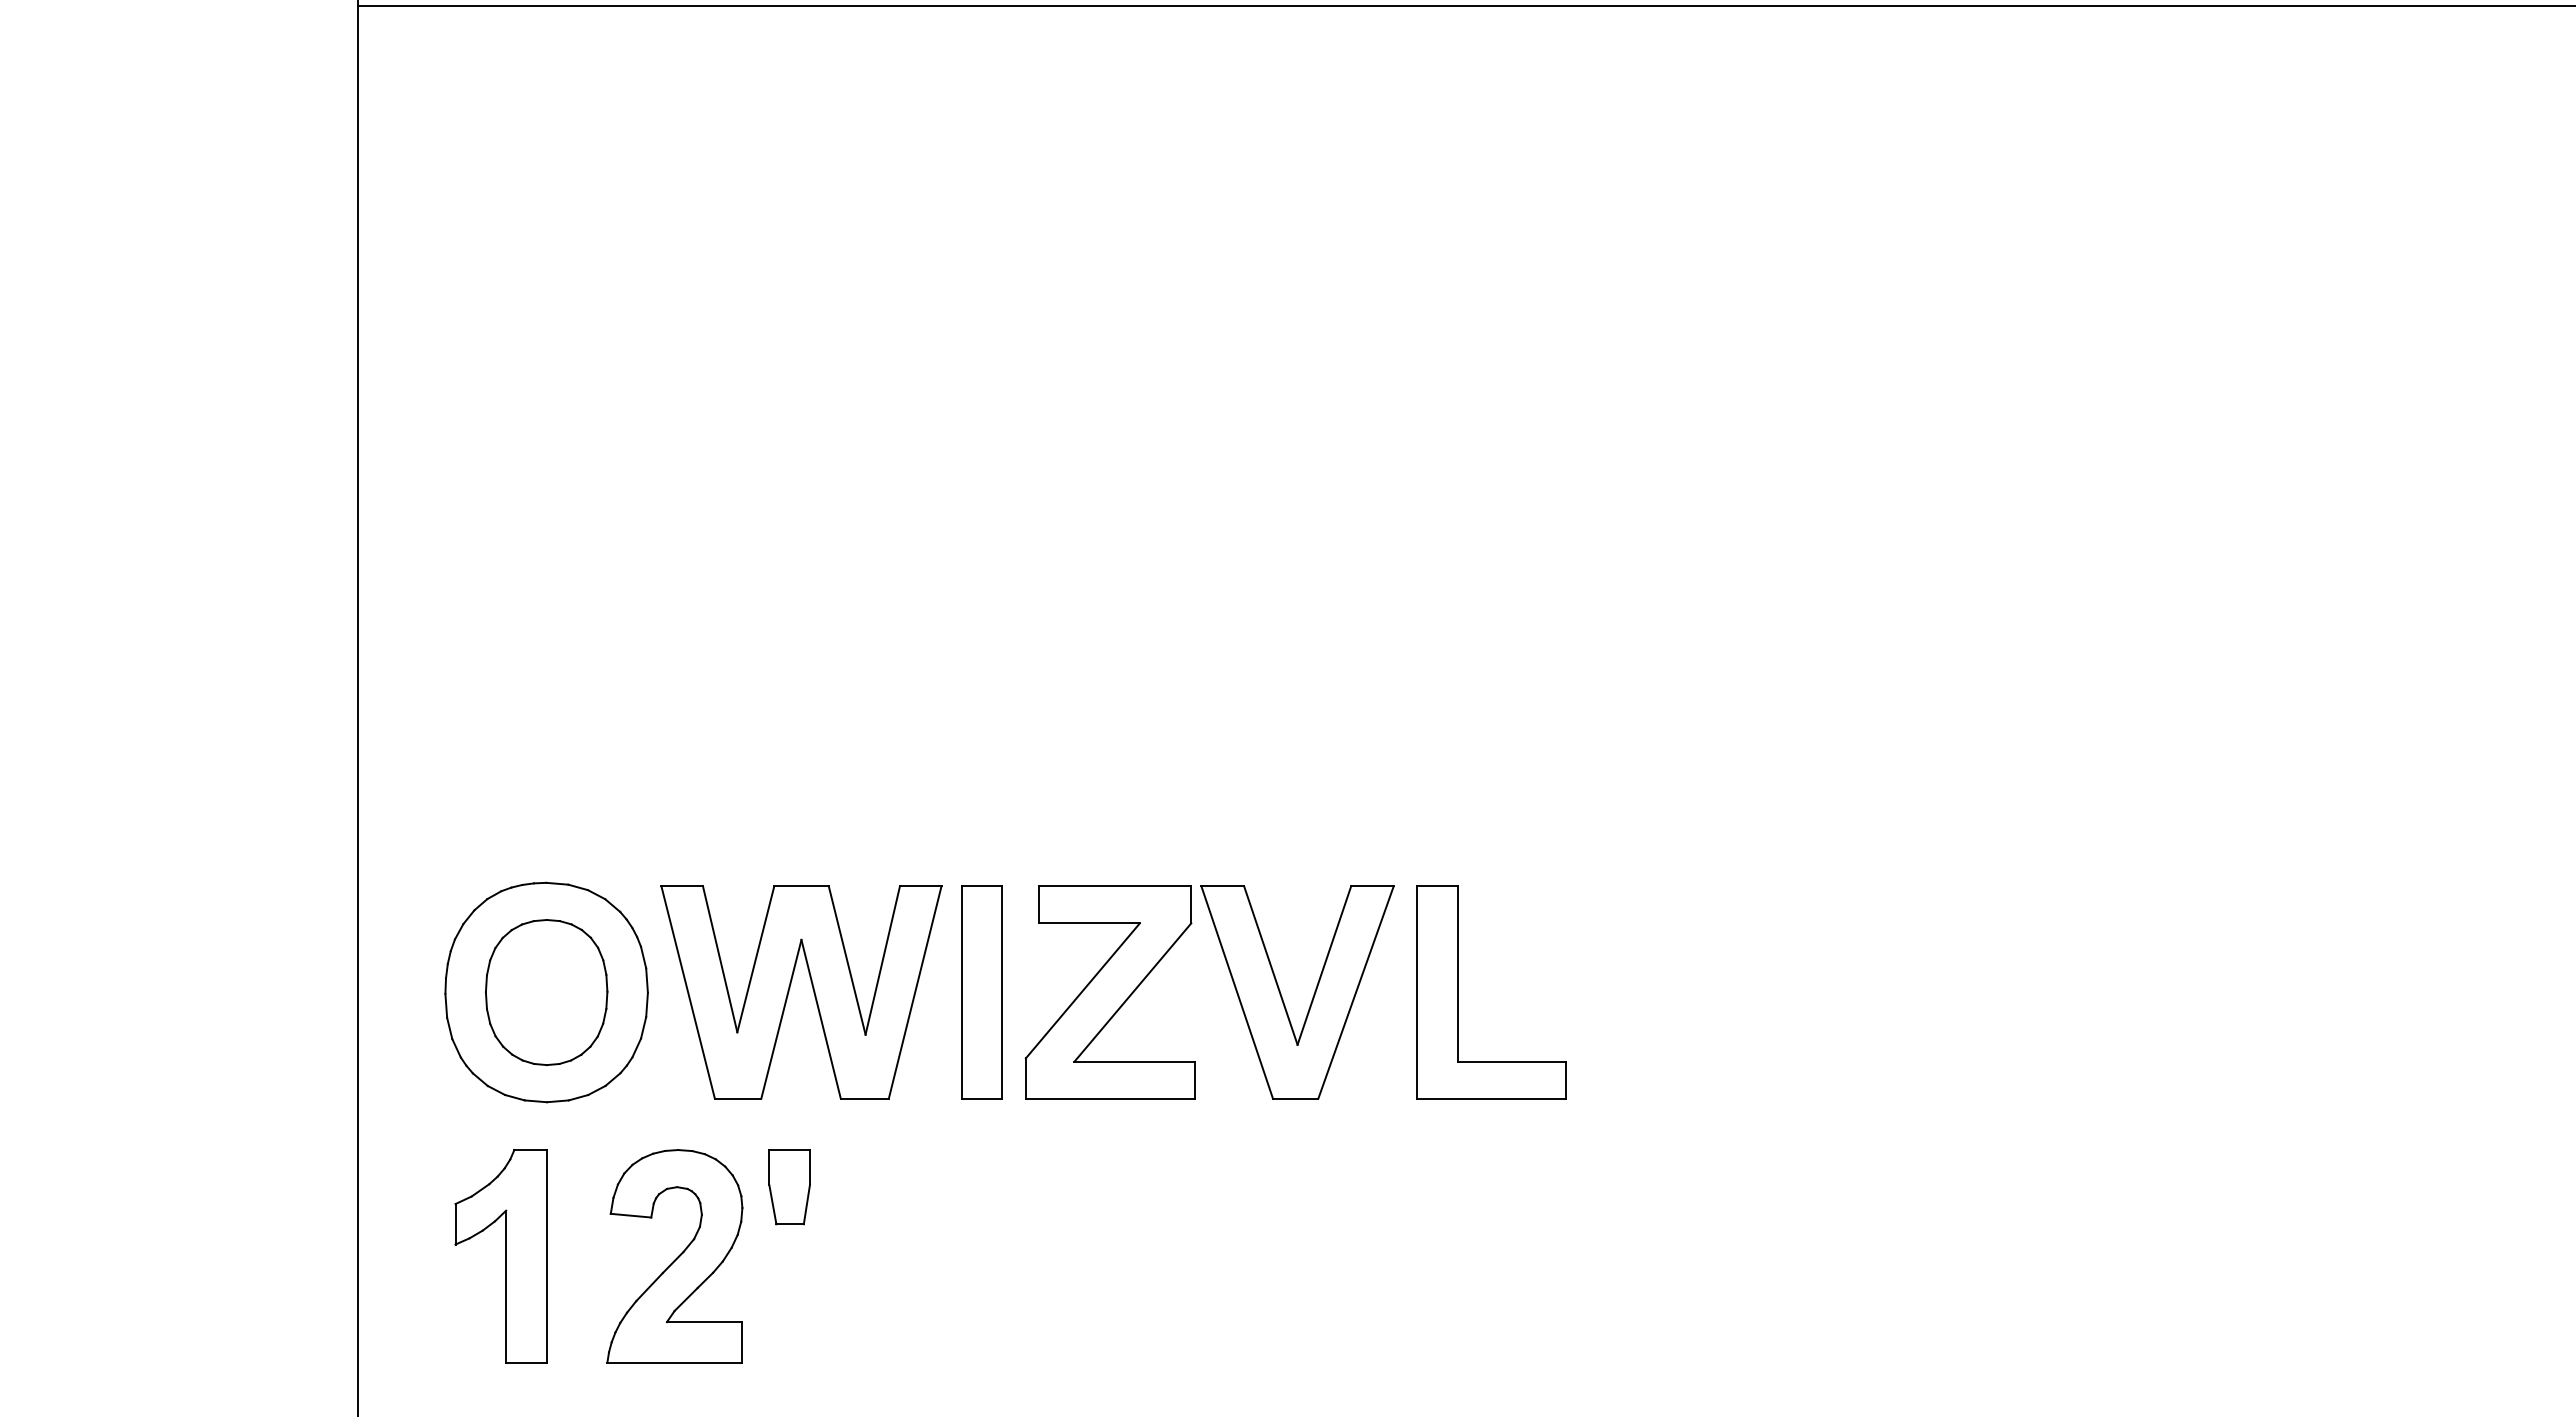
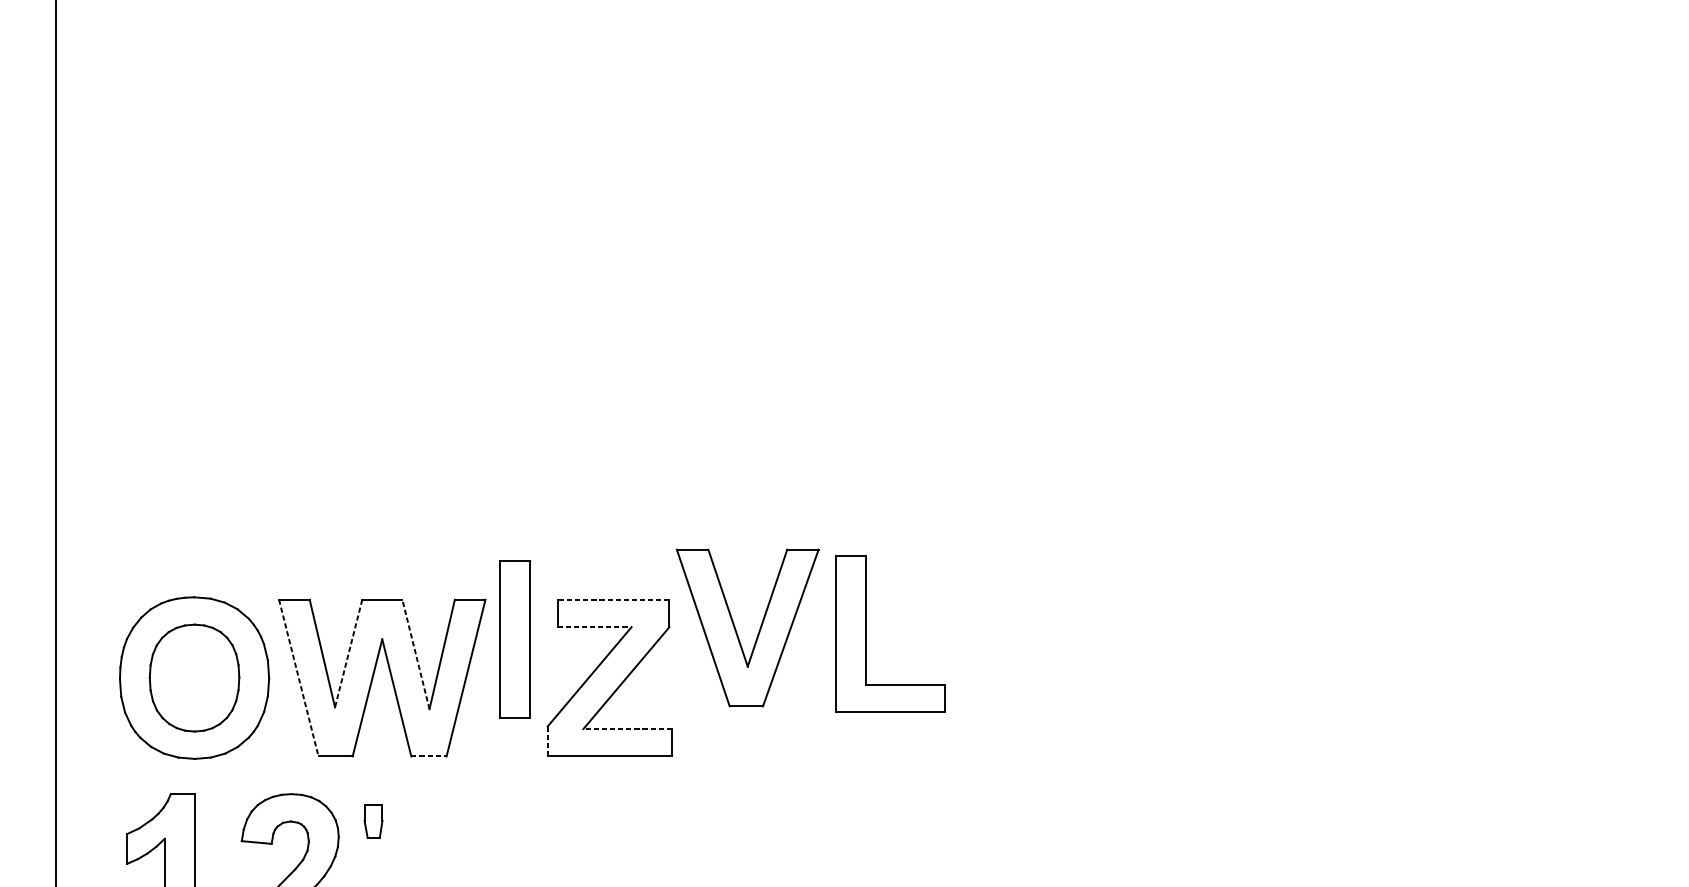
line: (1115, 886) -> (613, 599), solid -> dashed
line: (1090, 923) -> (595, 627), solid -> dashed
line: (755, 959) -> (348, 653), solid -> dashed
line: (847, 960) -> (416, 654), solid -> dashed
line: (688, 992) -> (299, 678), solid -> dashed
part: (981, 992) -> (514, 639), moved
part: (1458, 992) -> (866, 633), moved
part: (1282, 996) -> (736, 630), moved
line: (1134, 1061) -> (627, 728), solid -> dashed
line: (1025, 1079) -> (547, 742), solid -> dashed
line: (864, 1098) -> (428, 756), solid -> dashed
part: (789, 1187) -> (373, 821), size x0.6

